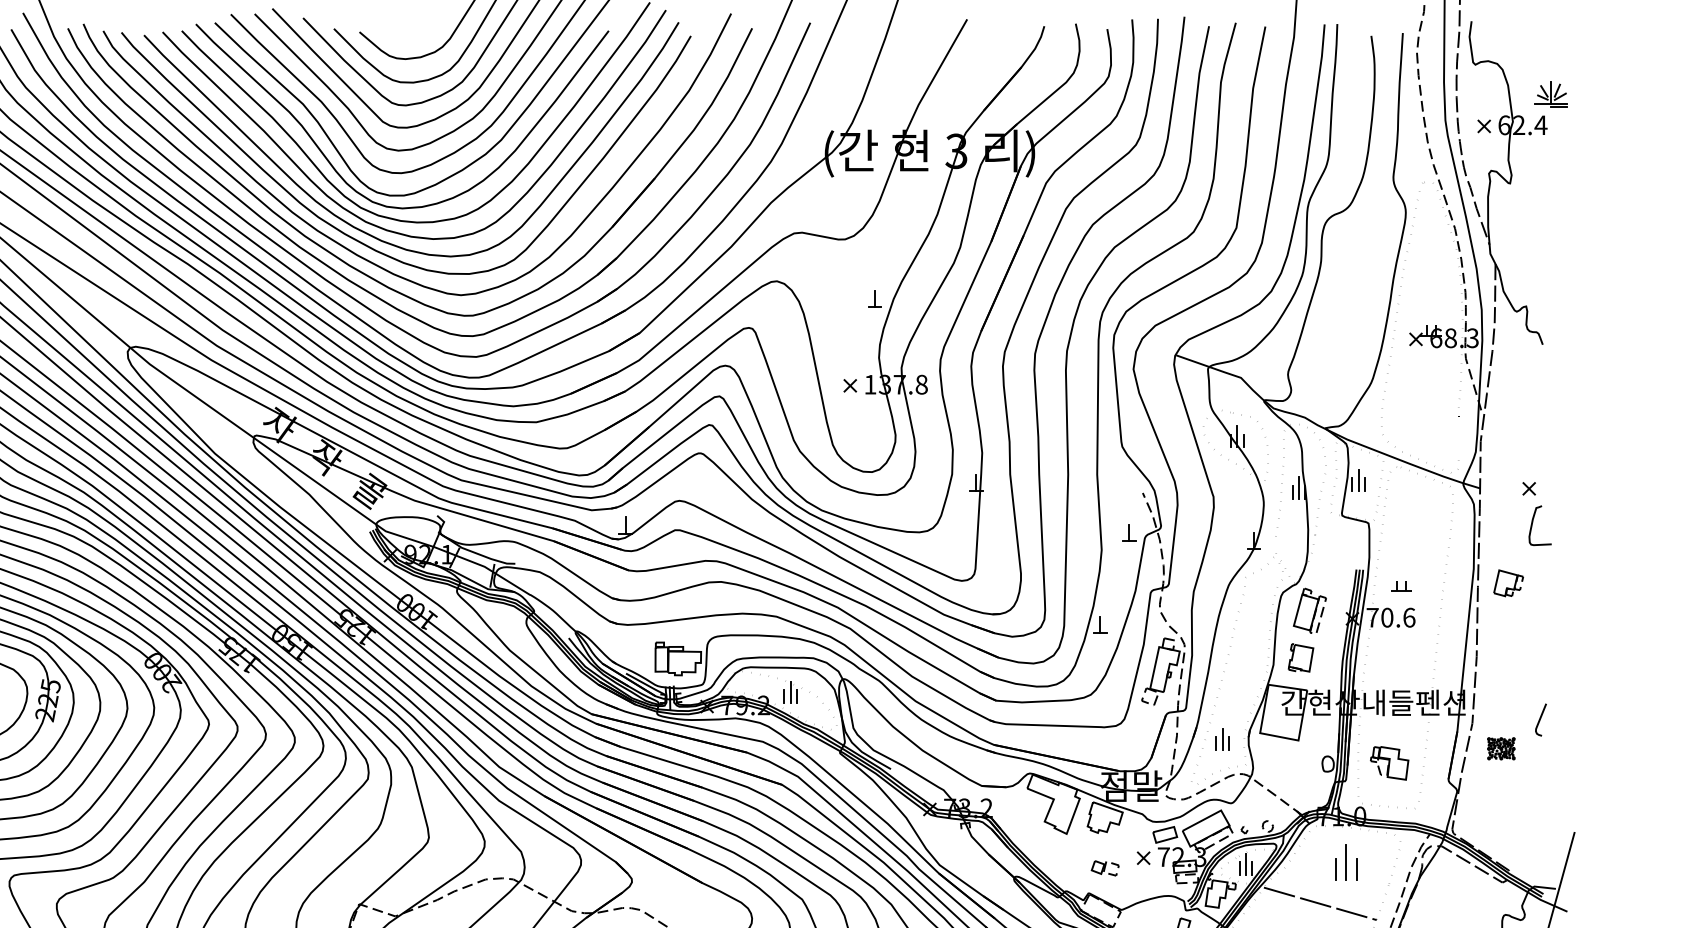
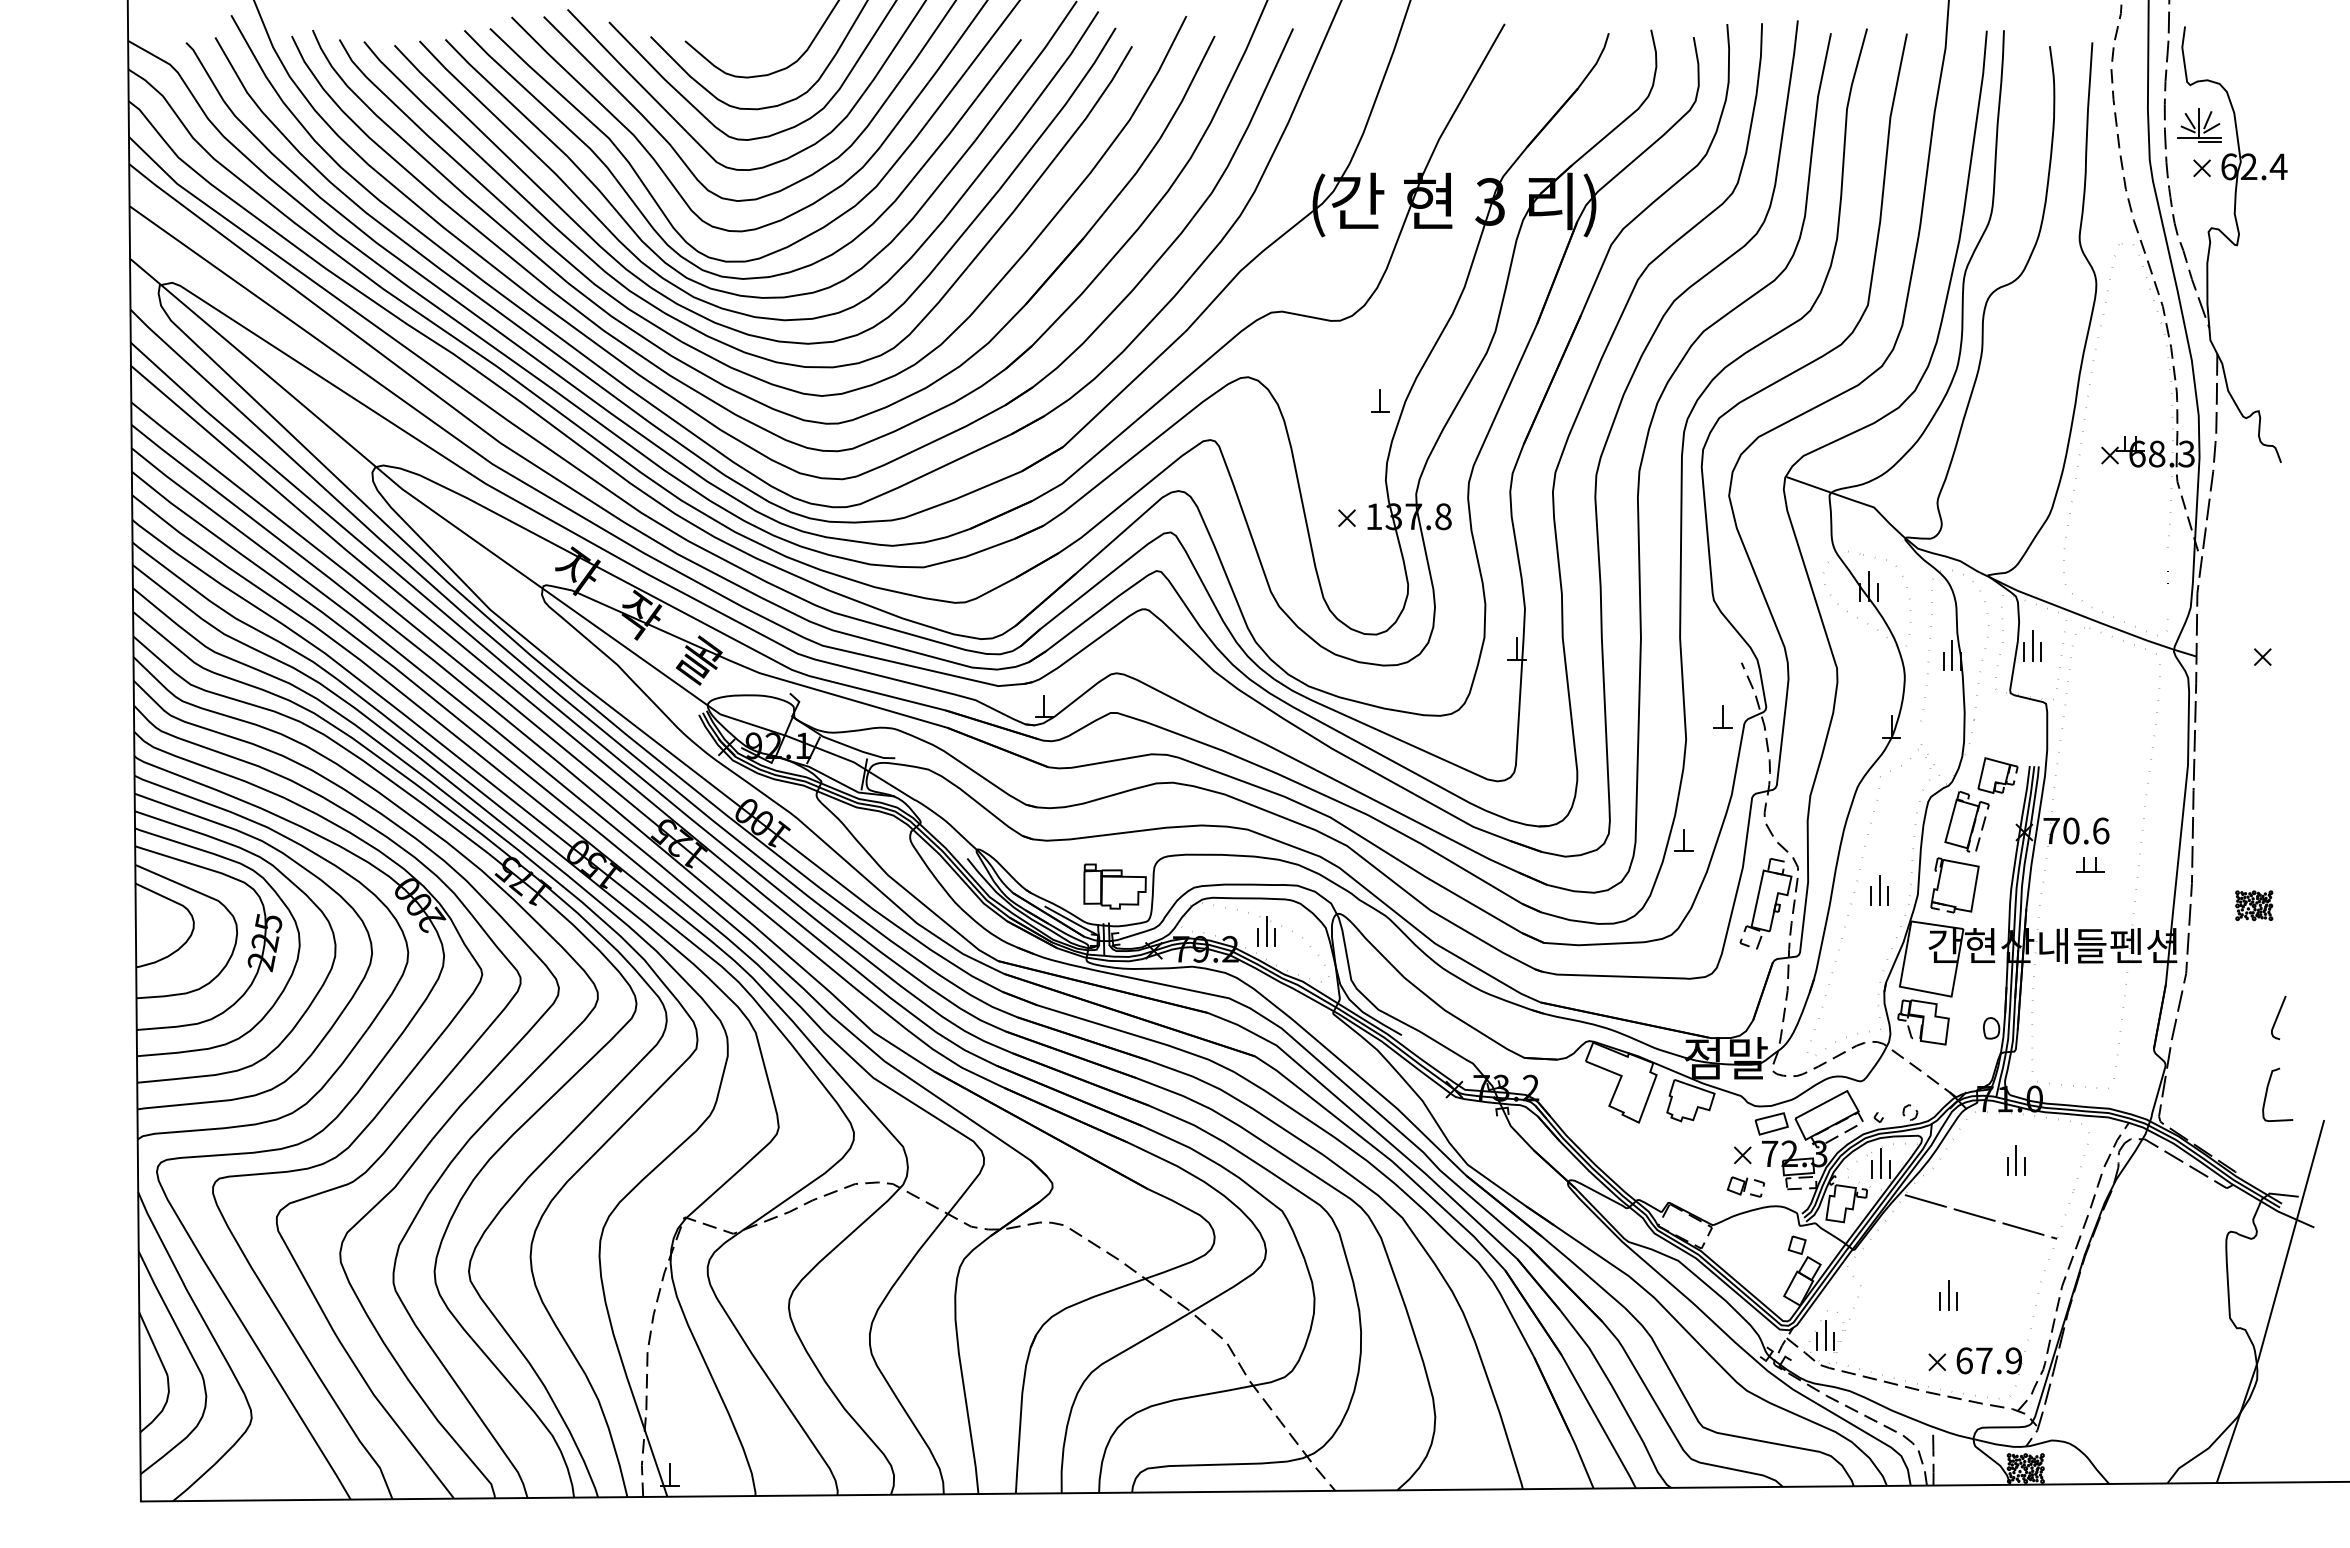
part: (1551, 94) -> (2199, 125), moved
curve: (1532, 524) -> (2267, 1093), moved
part: (1508, 583) -> (1997, 775), moved
part: (1401, 586) -> (2090, 864), moved
part: (1300, 658) -> (1954, 885), size x1.43
curve: (1540, 719) -> (2278, 1017), moved
part: (1222, 739) -> (1879, 890), moved
part: (1501, 748) -> (2254, 905), moved
part: (1389, 763) -> (1923, 1022), moved
part: (1346, 862) -> (2016, 1160), size x0.62
part: (1104, 867) -> (1745, 1186), moved

